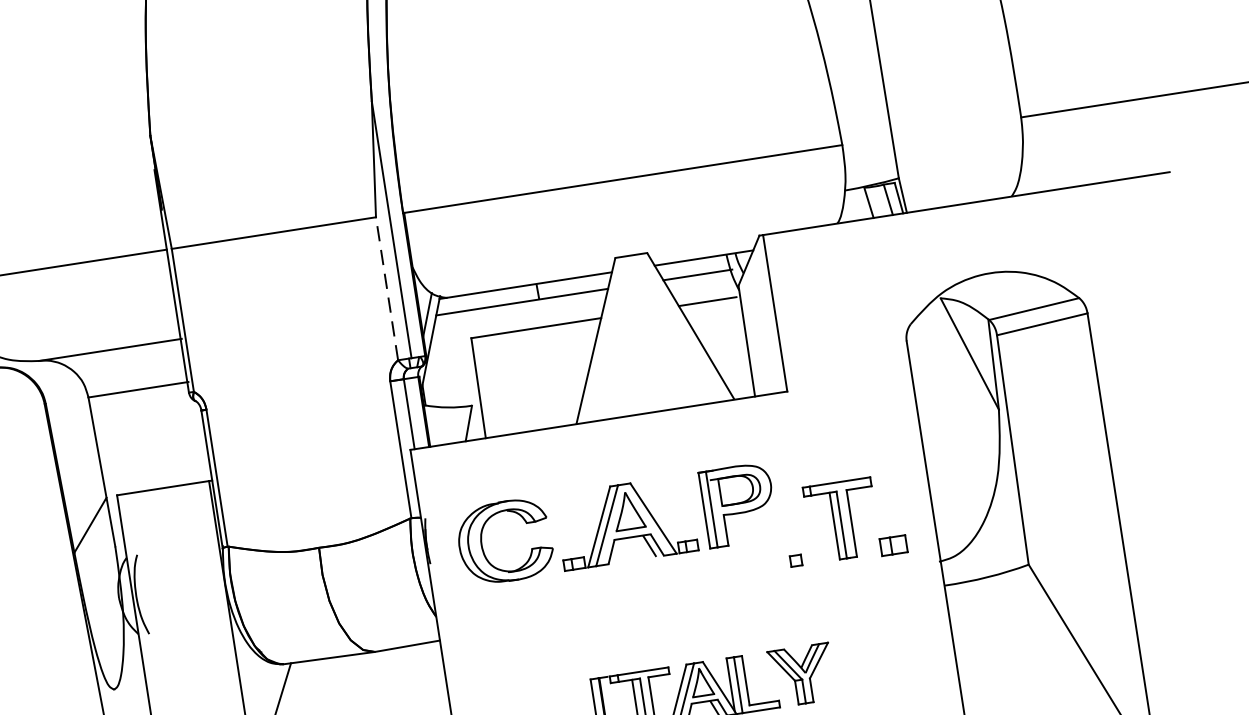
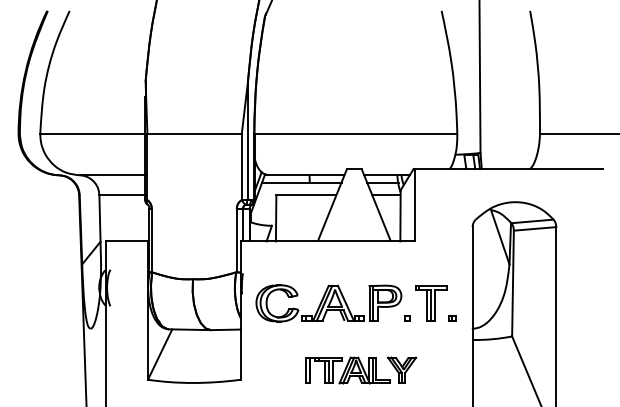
line: (386, 287) -> (241, 166), dashed -> solid
part: (615, 524) -> (328, 303), moved
part: (893, 545) -> (452, 318), size x0.62

